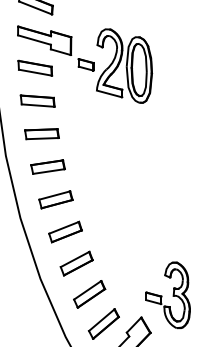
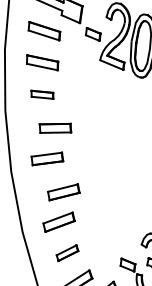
part: (41, 134) -> (41, 94), size x0.7
part: (47, 166) -> (55, 127), moved
part: (65, 231) -> (63, 191), moved
part: (89, 294) -> (67, 253), size x0.7

